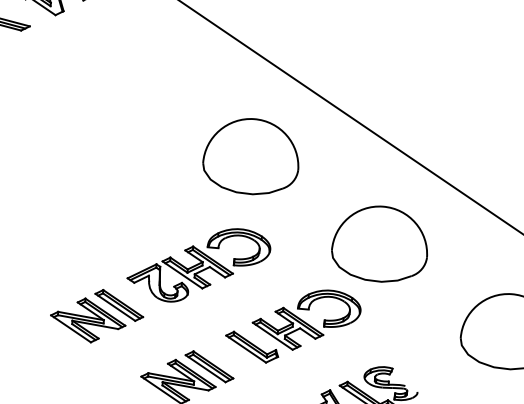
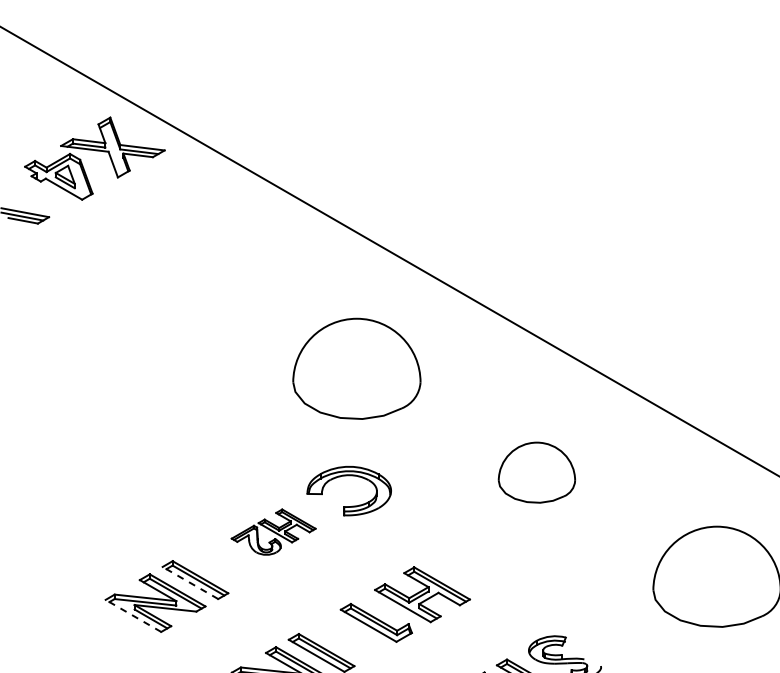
part: (379, 243) -> (536, 472), size x0.6
part: (180, 273) -> (273, 531), size x0.6
part: (327, 297) -> (471, 549), removed
line: (115, 306) -> (190, 582), solid -> dashed
line: (71, 328) -> (133, 615), solid -> dashed

